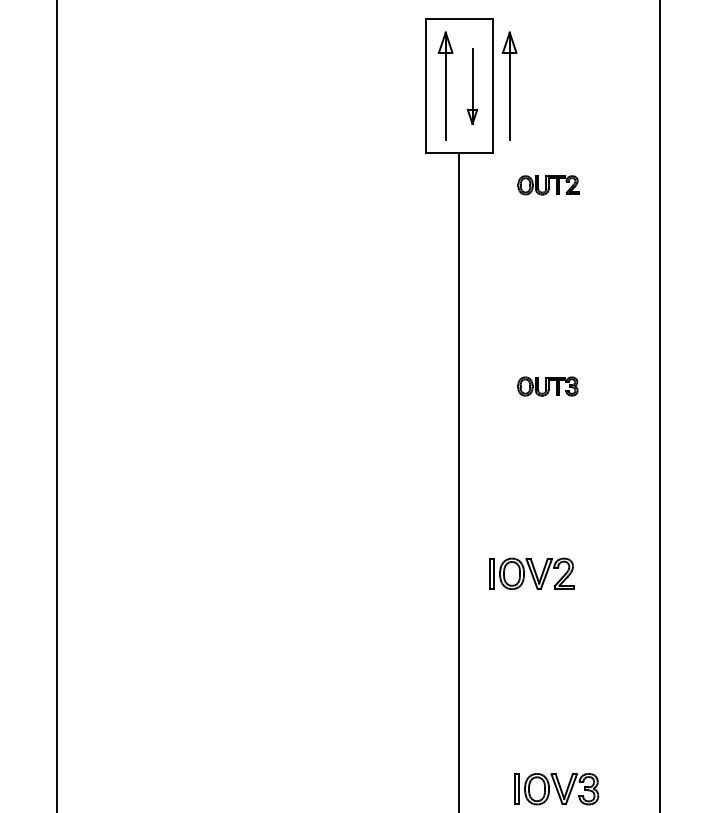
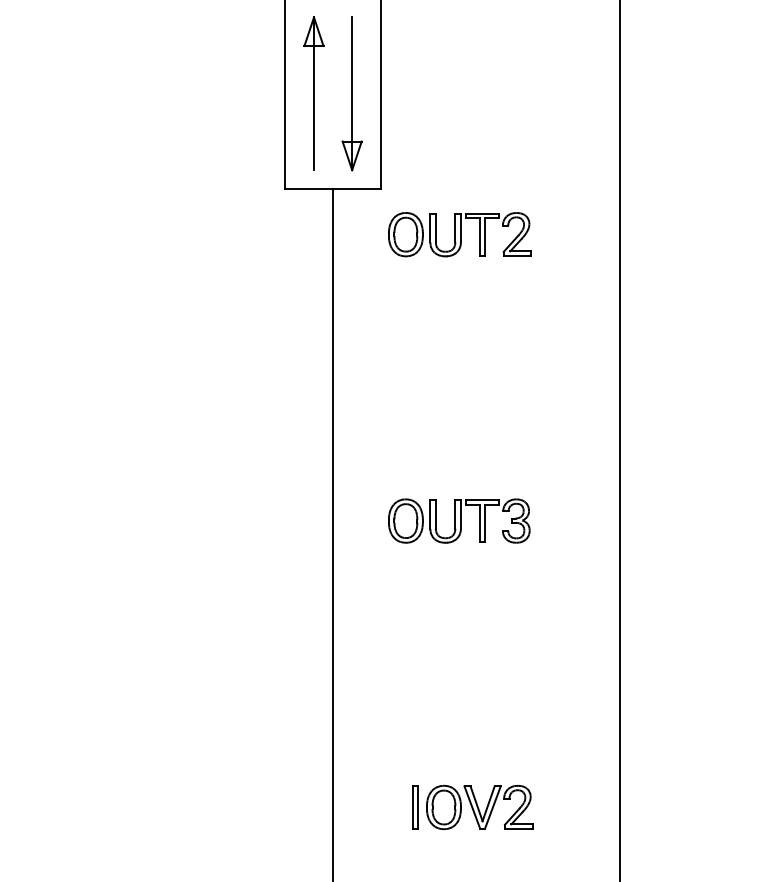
part: (509, 85) -> (404, 92), removed
part: (472, 86) -> (352, 94), size x1.43
part: (548, 185) -> (460, 234), size x1.67
part: (547, 386) -> (458, 520), size x1.67
part: (531, 573) -> (471, 806), moved

